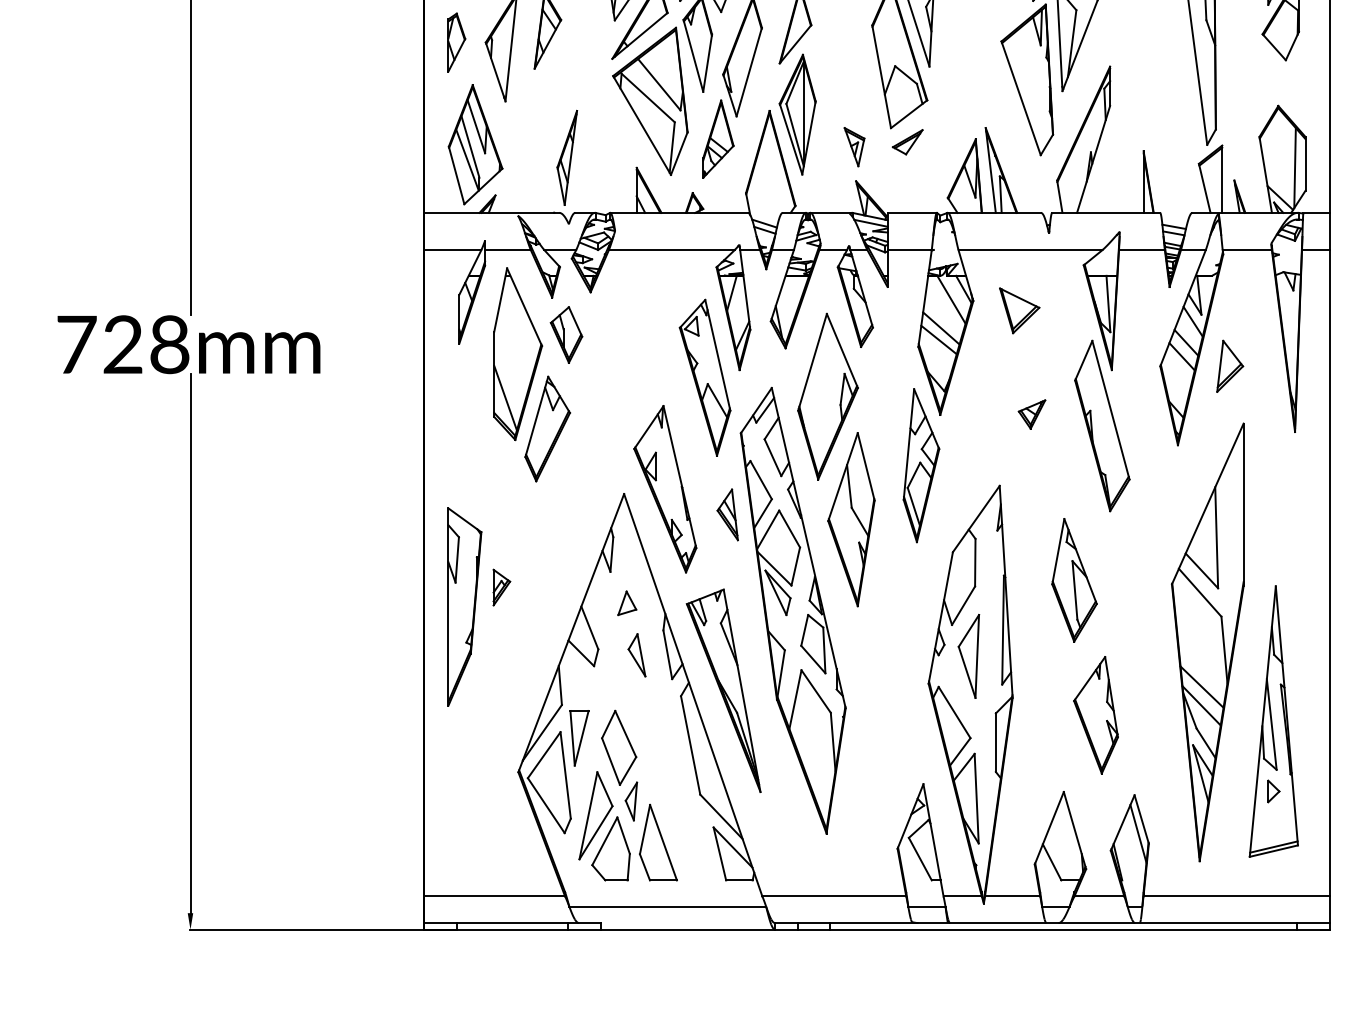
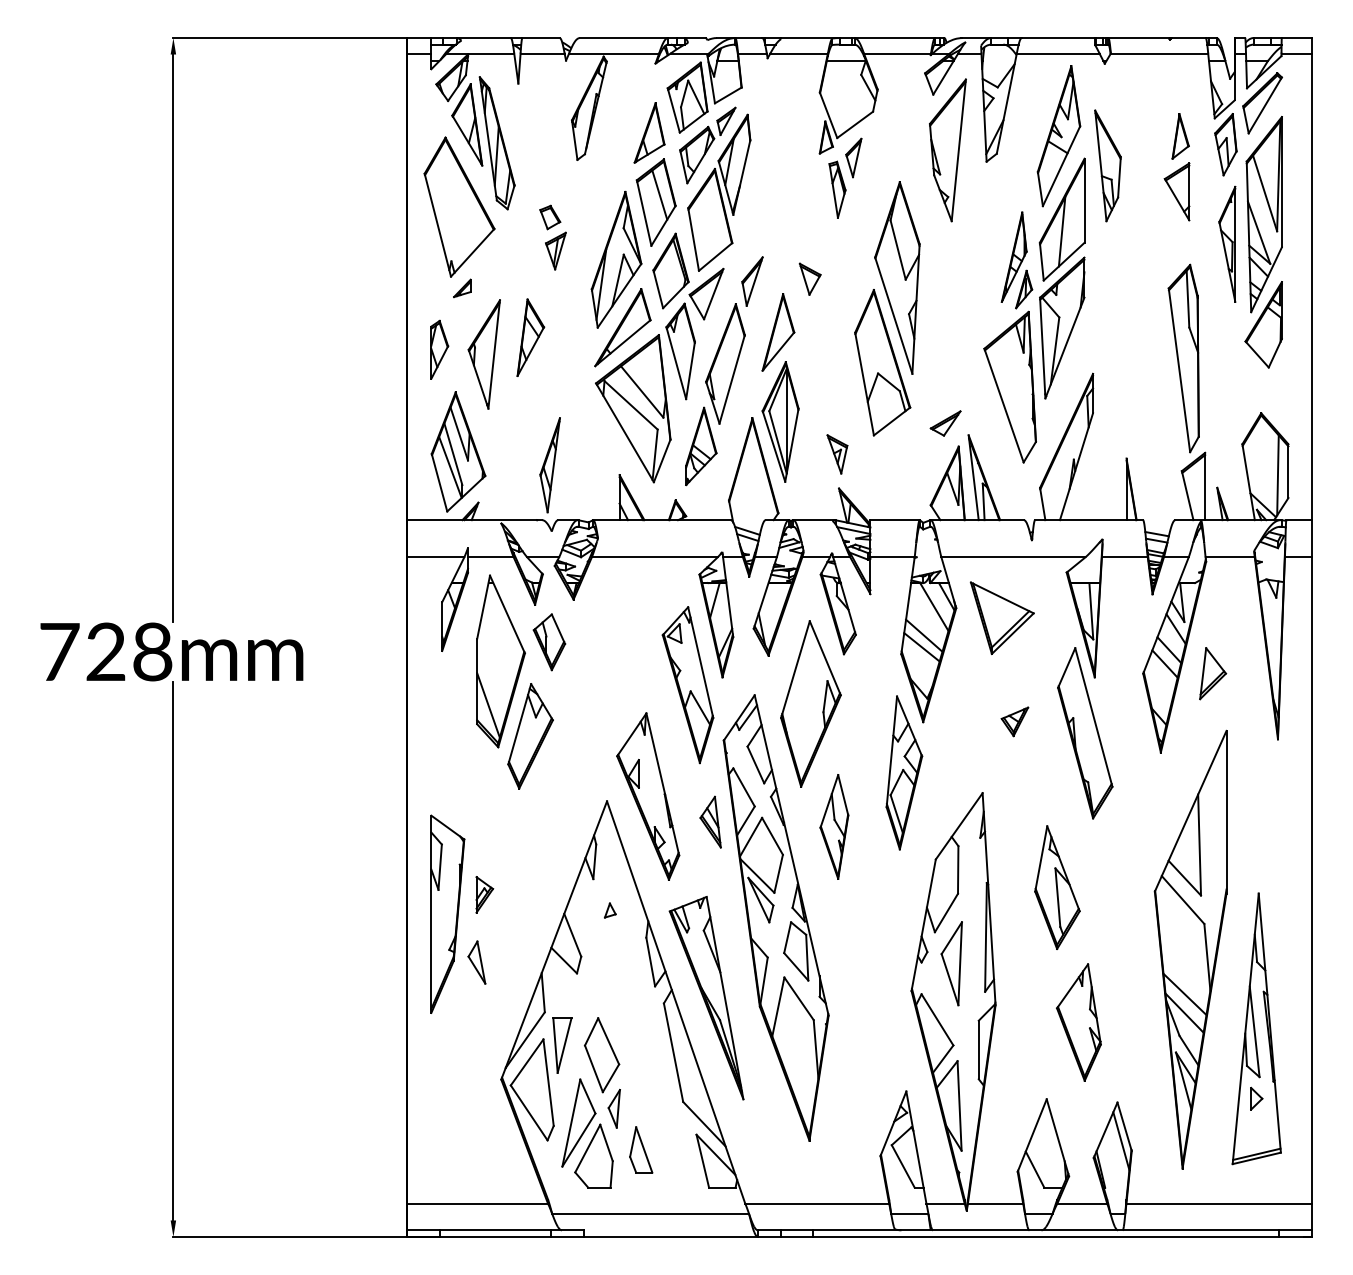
part: (907, 142) -> (945, 423), moved
part: (1019, 310) -> (1002, 617), size x1.6
part: (851, 519) -> (834, 826), size x0.6
part: (627, 603) -> (610, 910), size x0.6
part: (636, 655) -> (476, 962), moved
part: (657, 842) -> (640, 1149), size x0.6

